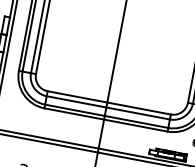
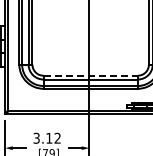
line: (110, 102) -> (91, 75), solid -> dashed

